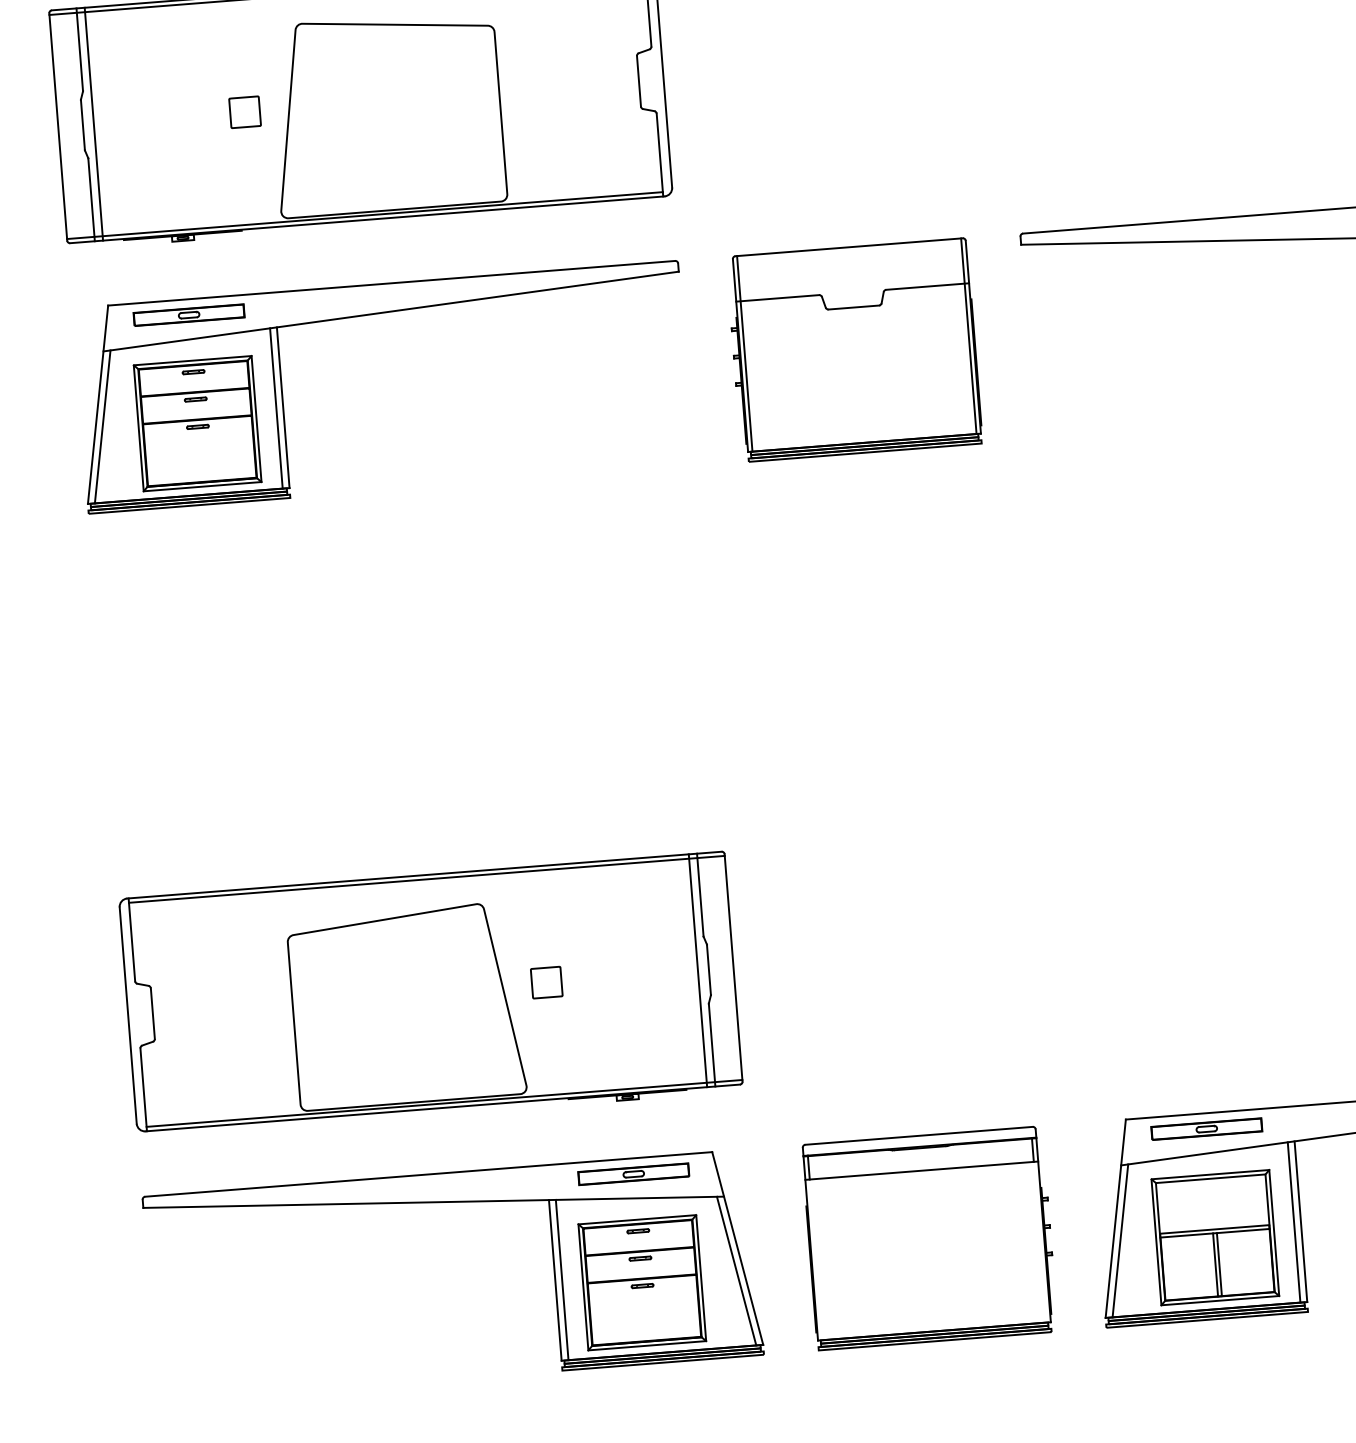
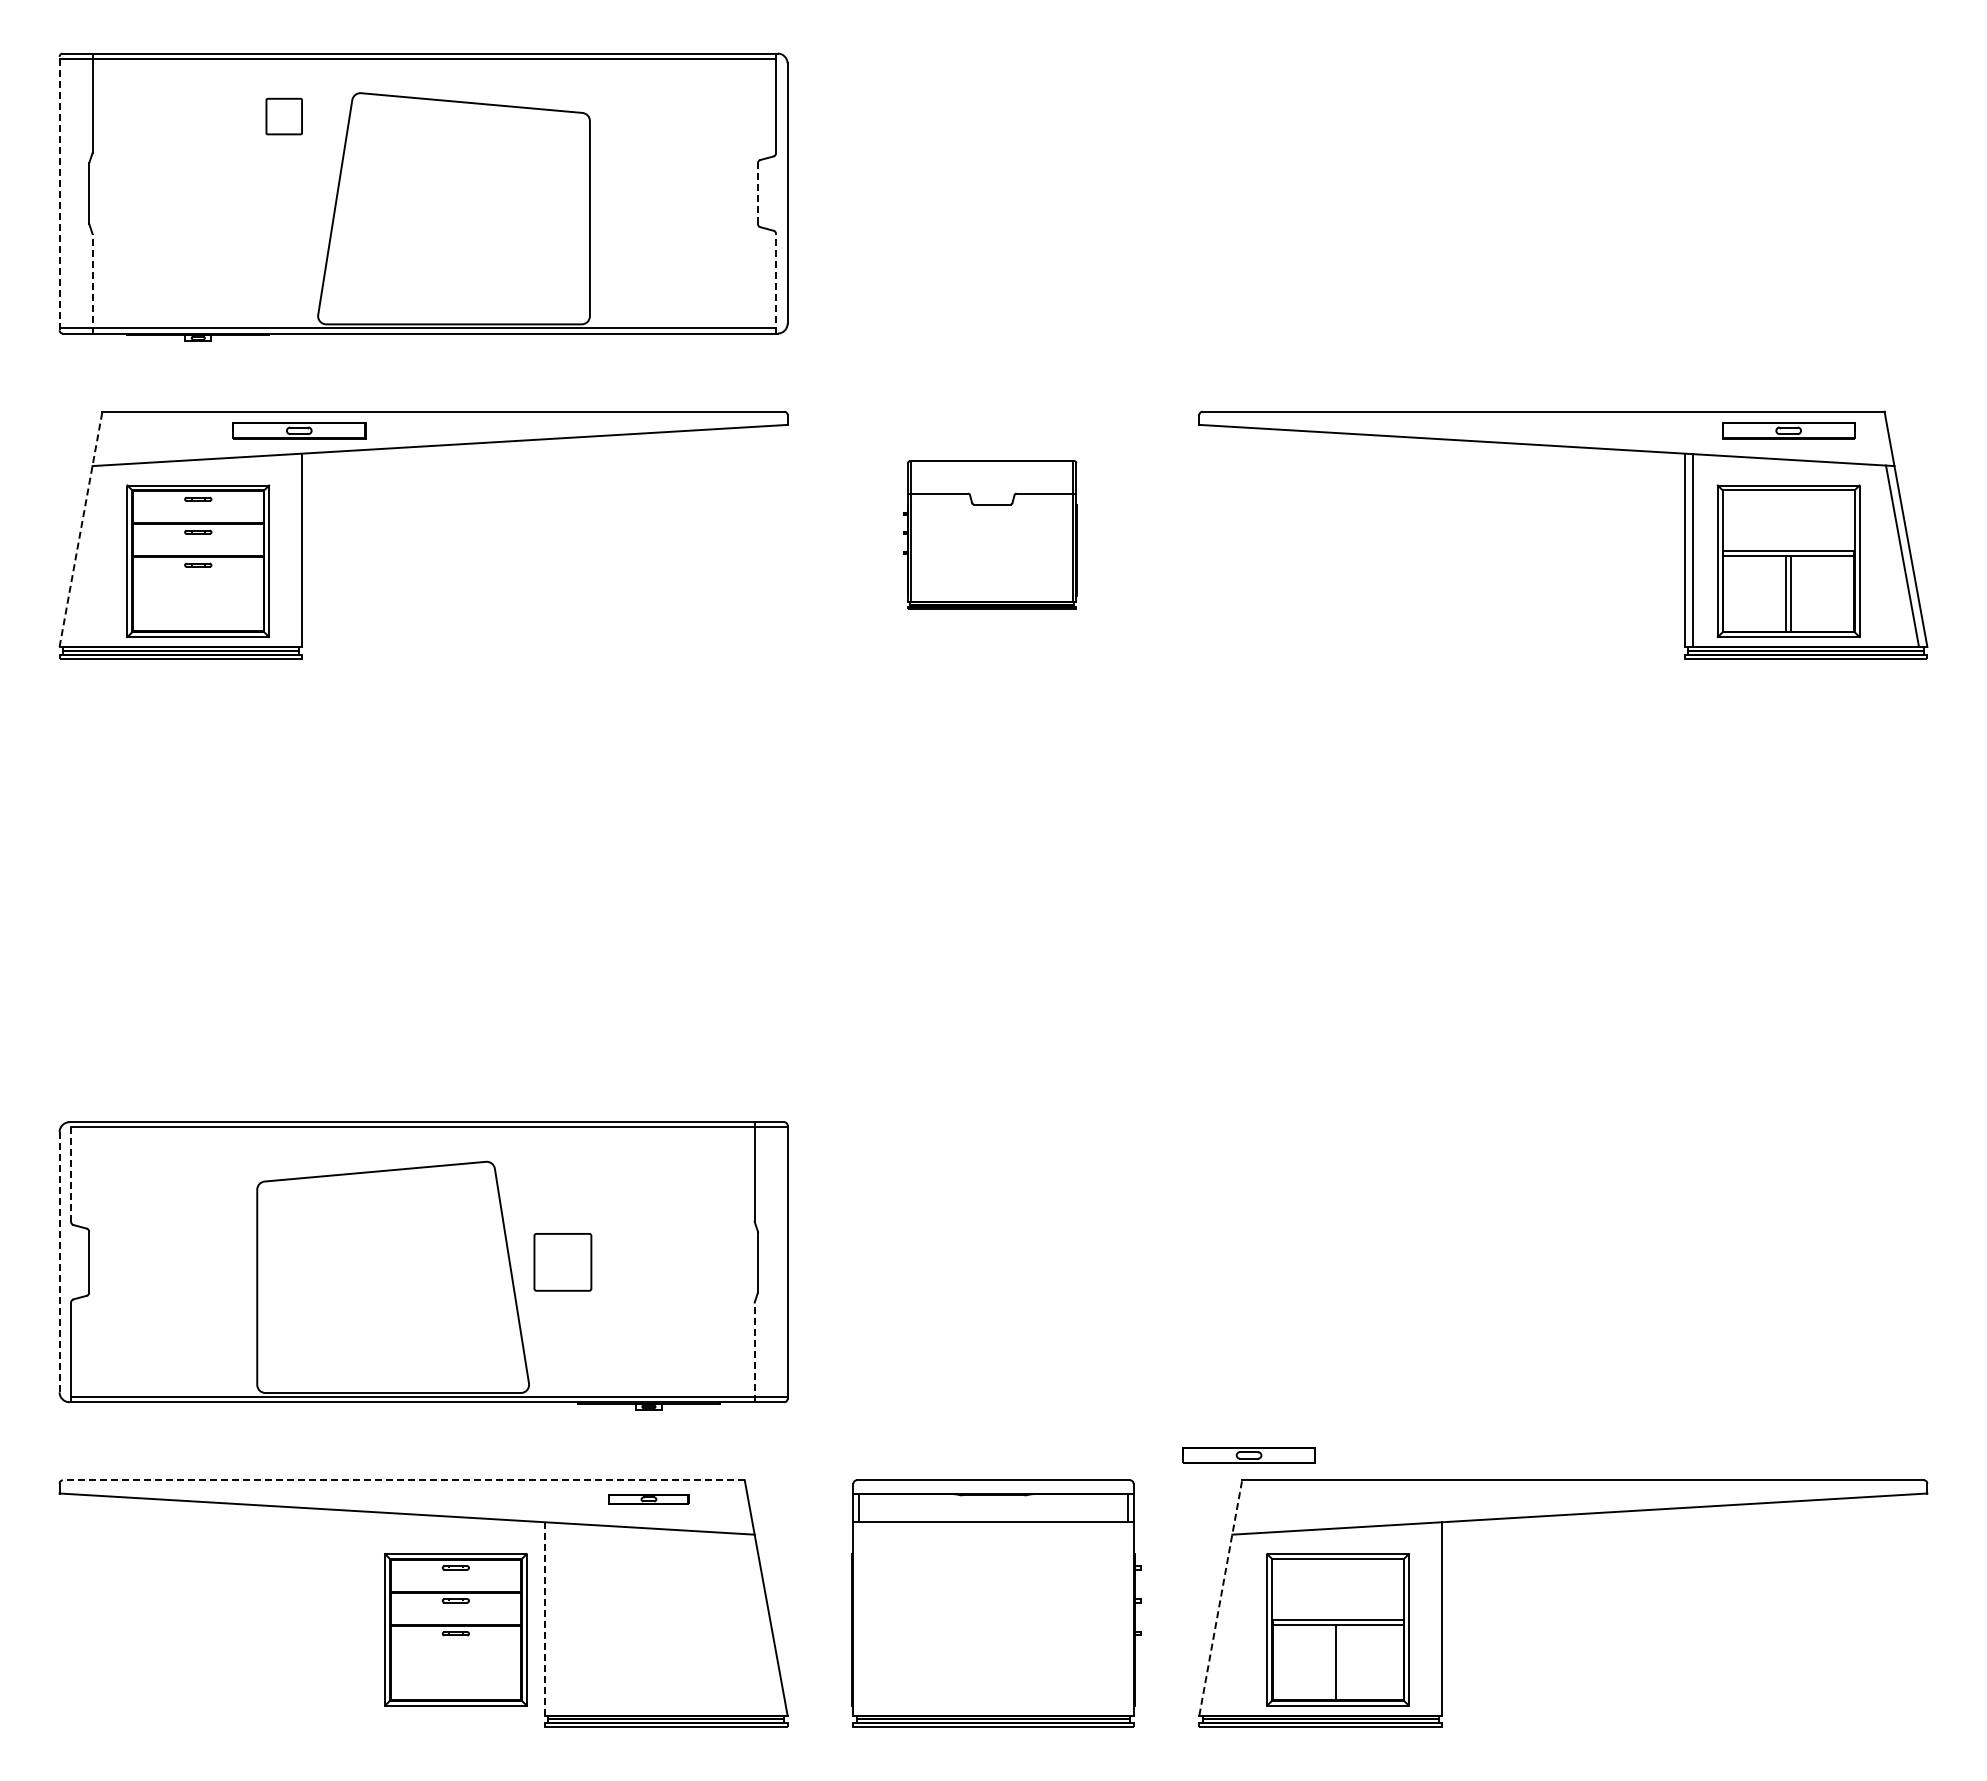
line: (638, 81) -> (757, 193), solid -> dashed
part: (244, 112) -> (283, 116), moved
line: (93, 124) -> (102, 193), removed
line: (58, 126) -> (59, 193), solid -> dashed
line: (660, 154) -> (776, 283), solid -> dashed
line: (91, 199) -> (92, 283), solid -> dashed
part: (188, 314) -> (298, 430), moved
part: (854, 349) -> (990, 534), size x0.6
line: (98, 404) -> (81, 529), solid -> dashed
line: (276, 408) -> (293, 550), removed
line: (102, 426) -> (84, 555), removed
line: (132, 940) -> (71, 1172), solid -> dashed
line: (697, 971) -> (744, 1262), removed
part: (546, 982) -> (562, 1261), size x1.6
line: (128, 1015) -> (59, 1261), solid -> dashed
line: (711, 1045) -> (754, 1352), solid -> dashed
part: (1206, 1129) -> (1248, 1455), moved
line: (428, 1174) -> (403, 1480), solid -> dashed
part: (633, 1174) -> (648, 1499), size x0.6
line: (1115, 1218) -> (1220, 1597), solid -> dashed
line: (1293, 1221) -> (1433, 1618), removed
line: (1119, 1240) -> (1223, 1624), removed
line: (1219, 1264) -> (1340, 1662), removed
line: (736, 1270) -> (762, 1624), removed
line: (562, 1279) -> (553, 1618), removed
line: (555, 1280) -> (545, 1618), solid -> dashed
part: (641, 1282) -> (455, 1629), moved

